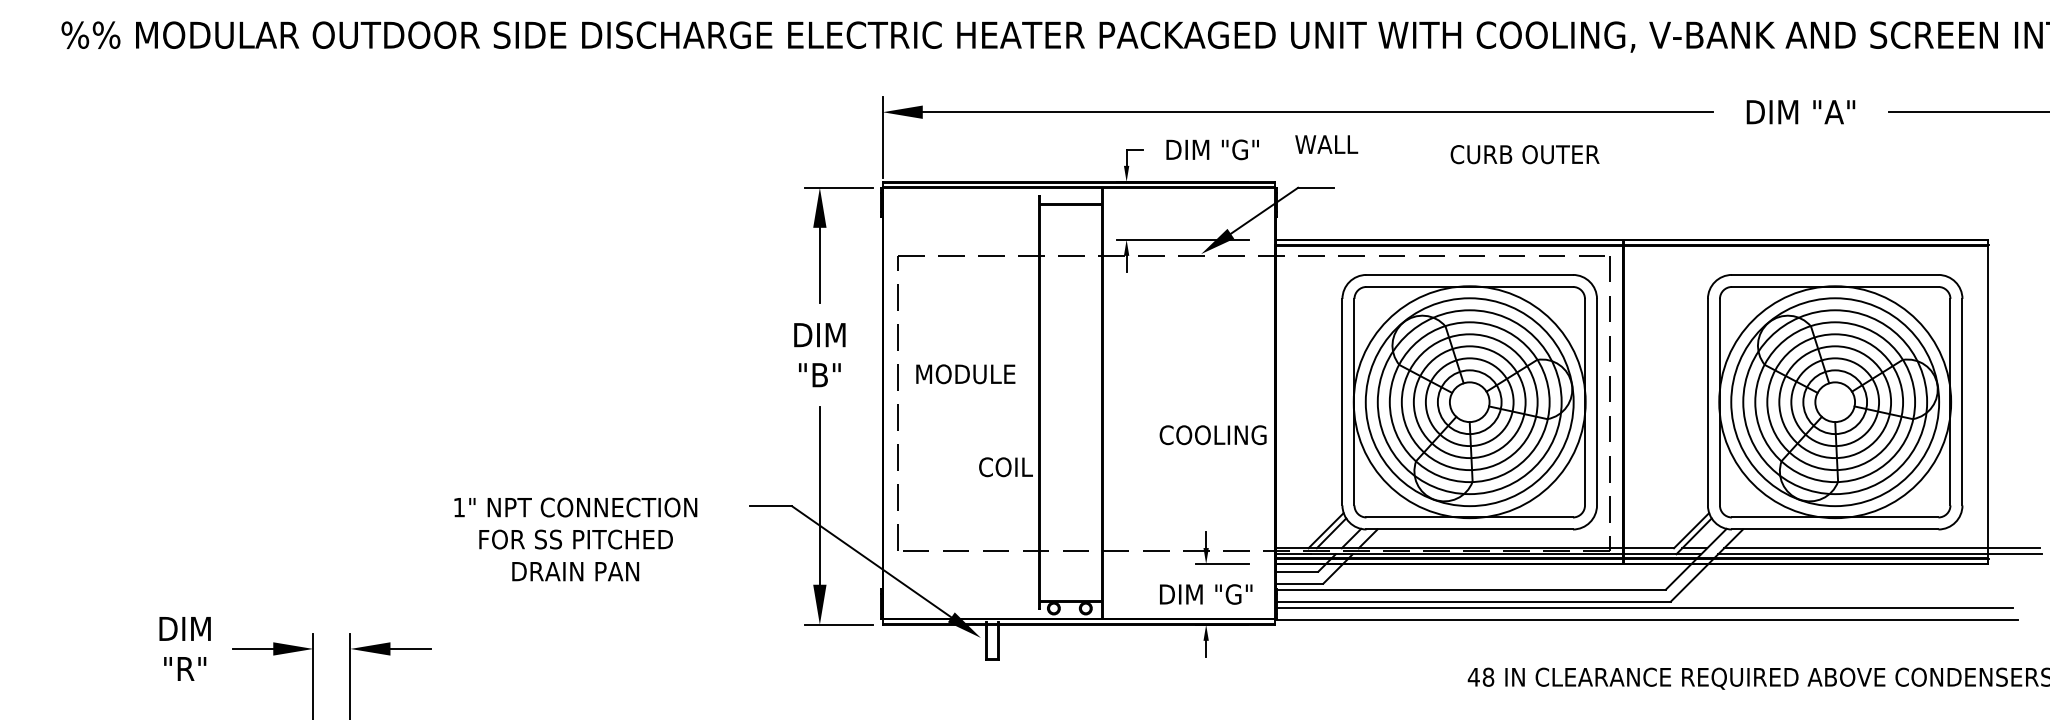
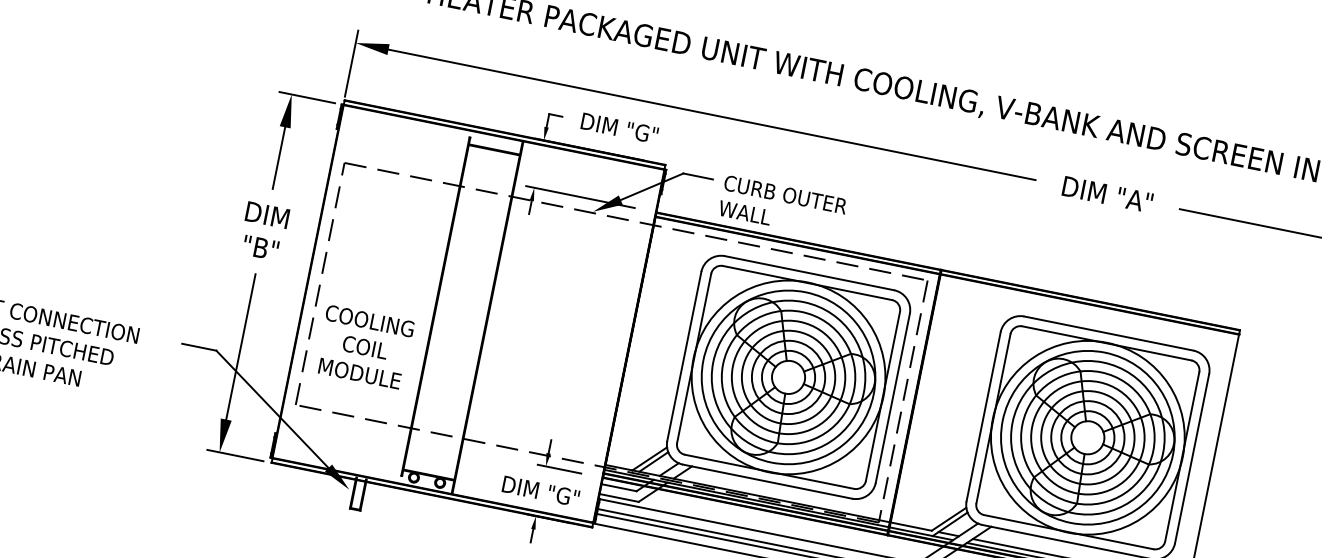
text: (1326, 144) -> (744, 212), moved
text: (1524, 154) -> (785, 194), moved
text: (965, 374) -> (359, 373), moved
text: (1212, 435) -> (369, 321), moved
text: (1005, 467) -> (364, 347), moved

